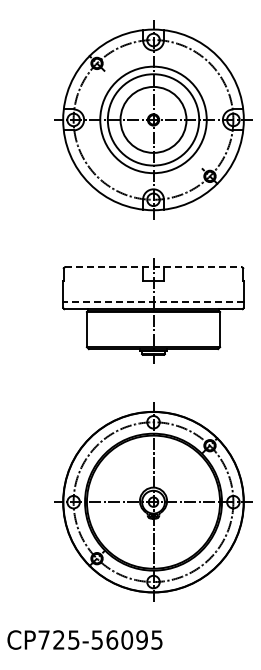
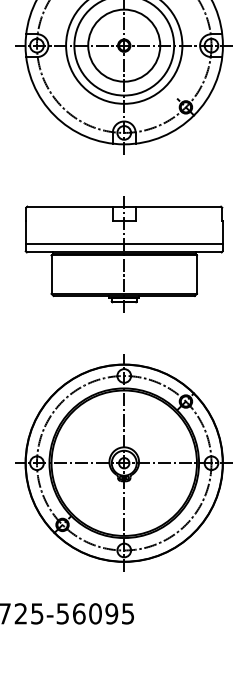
line: (153, 267) -> (124, 206), dashed -> solid
line: (153, 301) -> (124, 244), dashed -> solid

